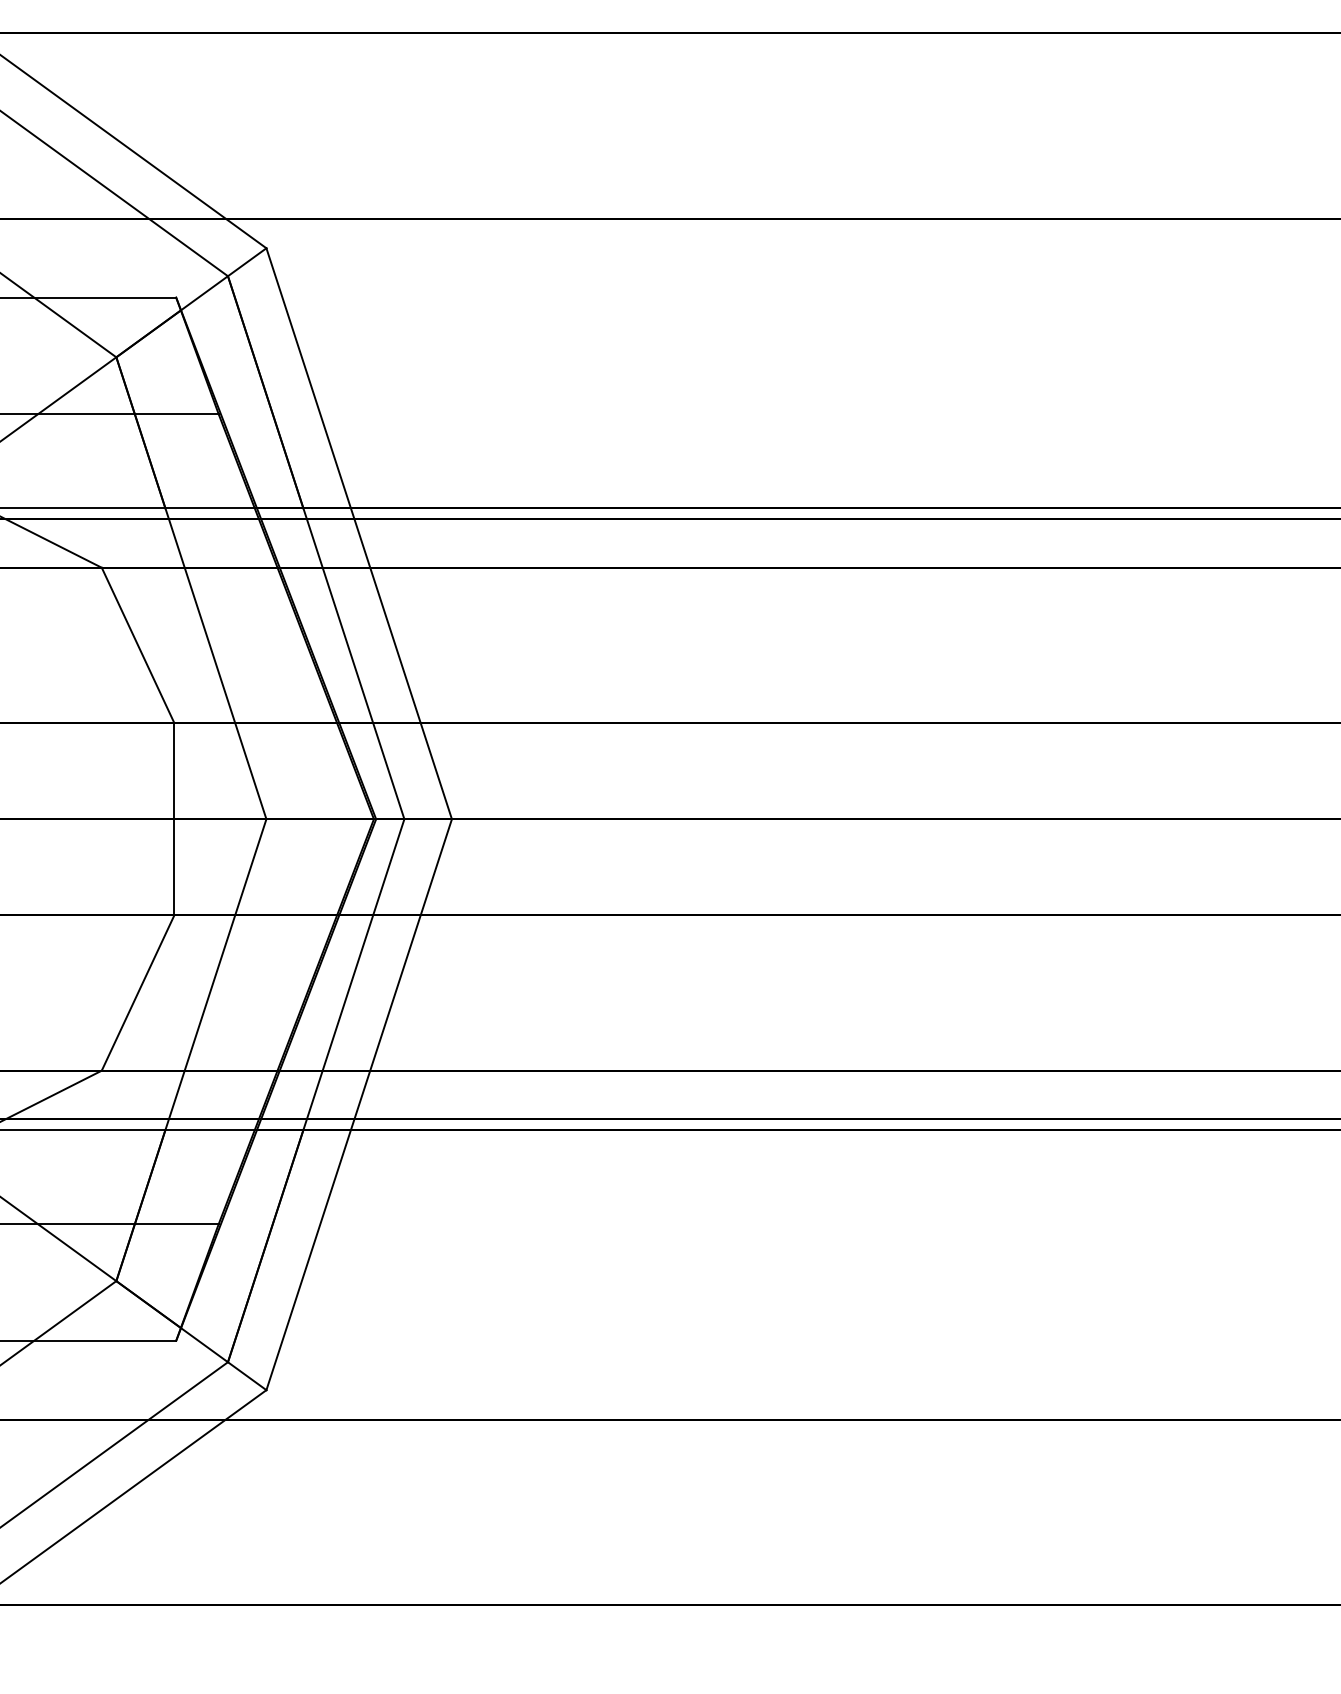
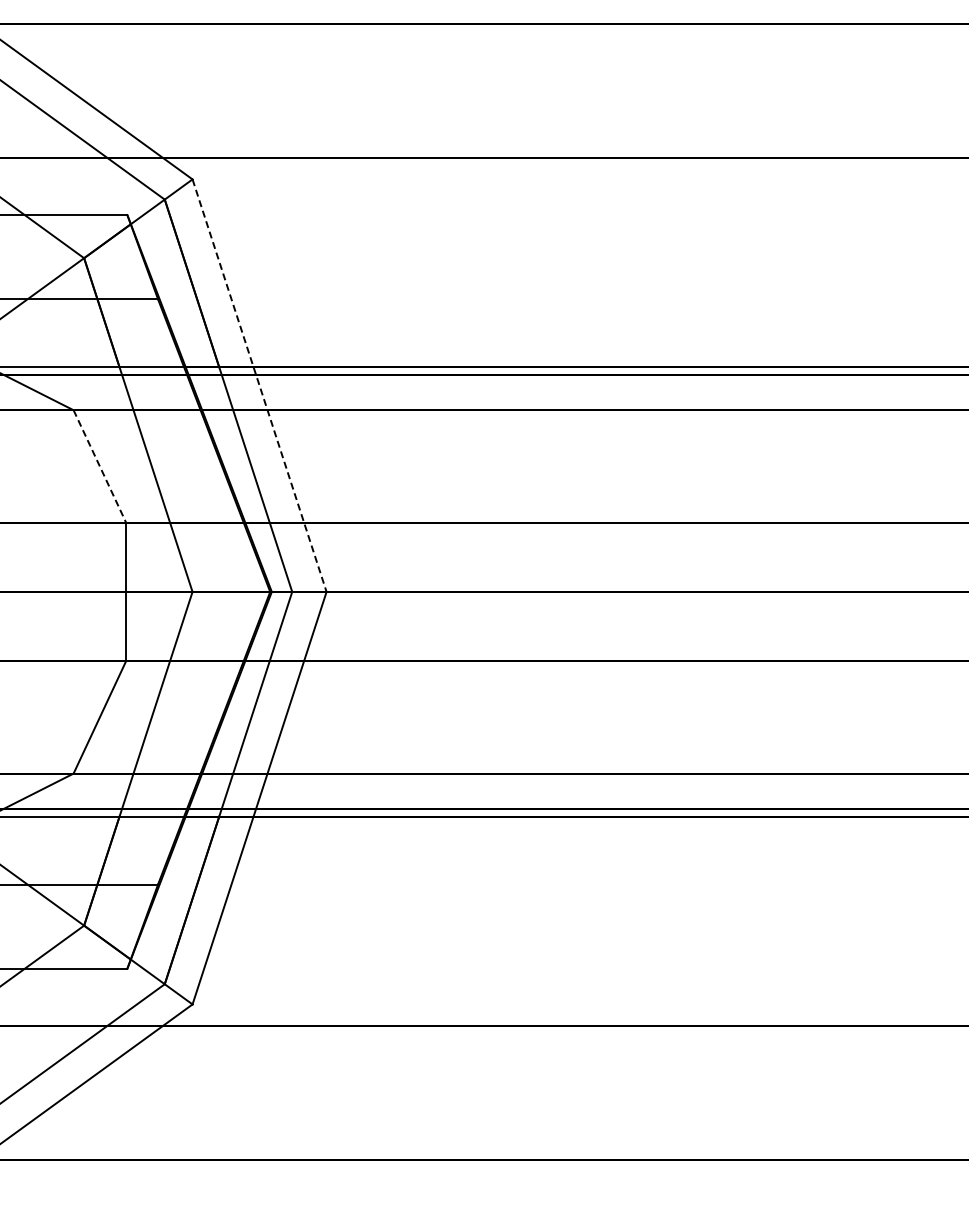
line: (359, 533) -> (259, 385), solid -> dashed
line: (137, 645) -> (99, 466), solid -> dashed

